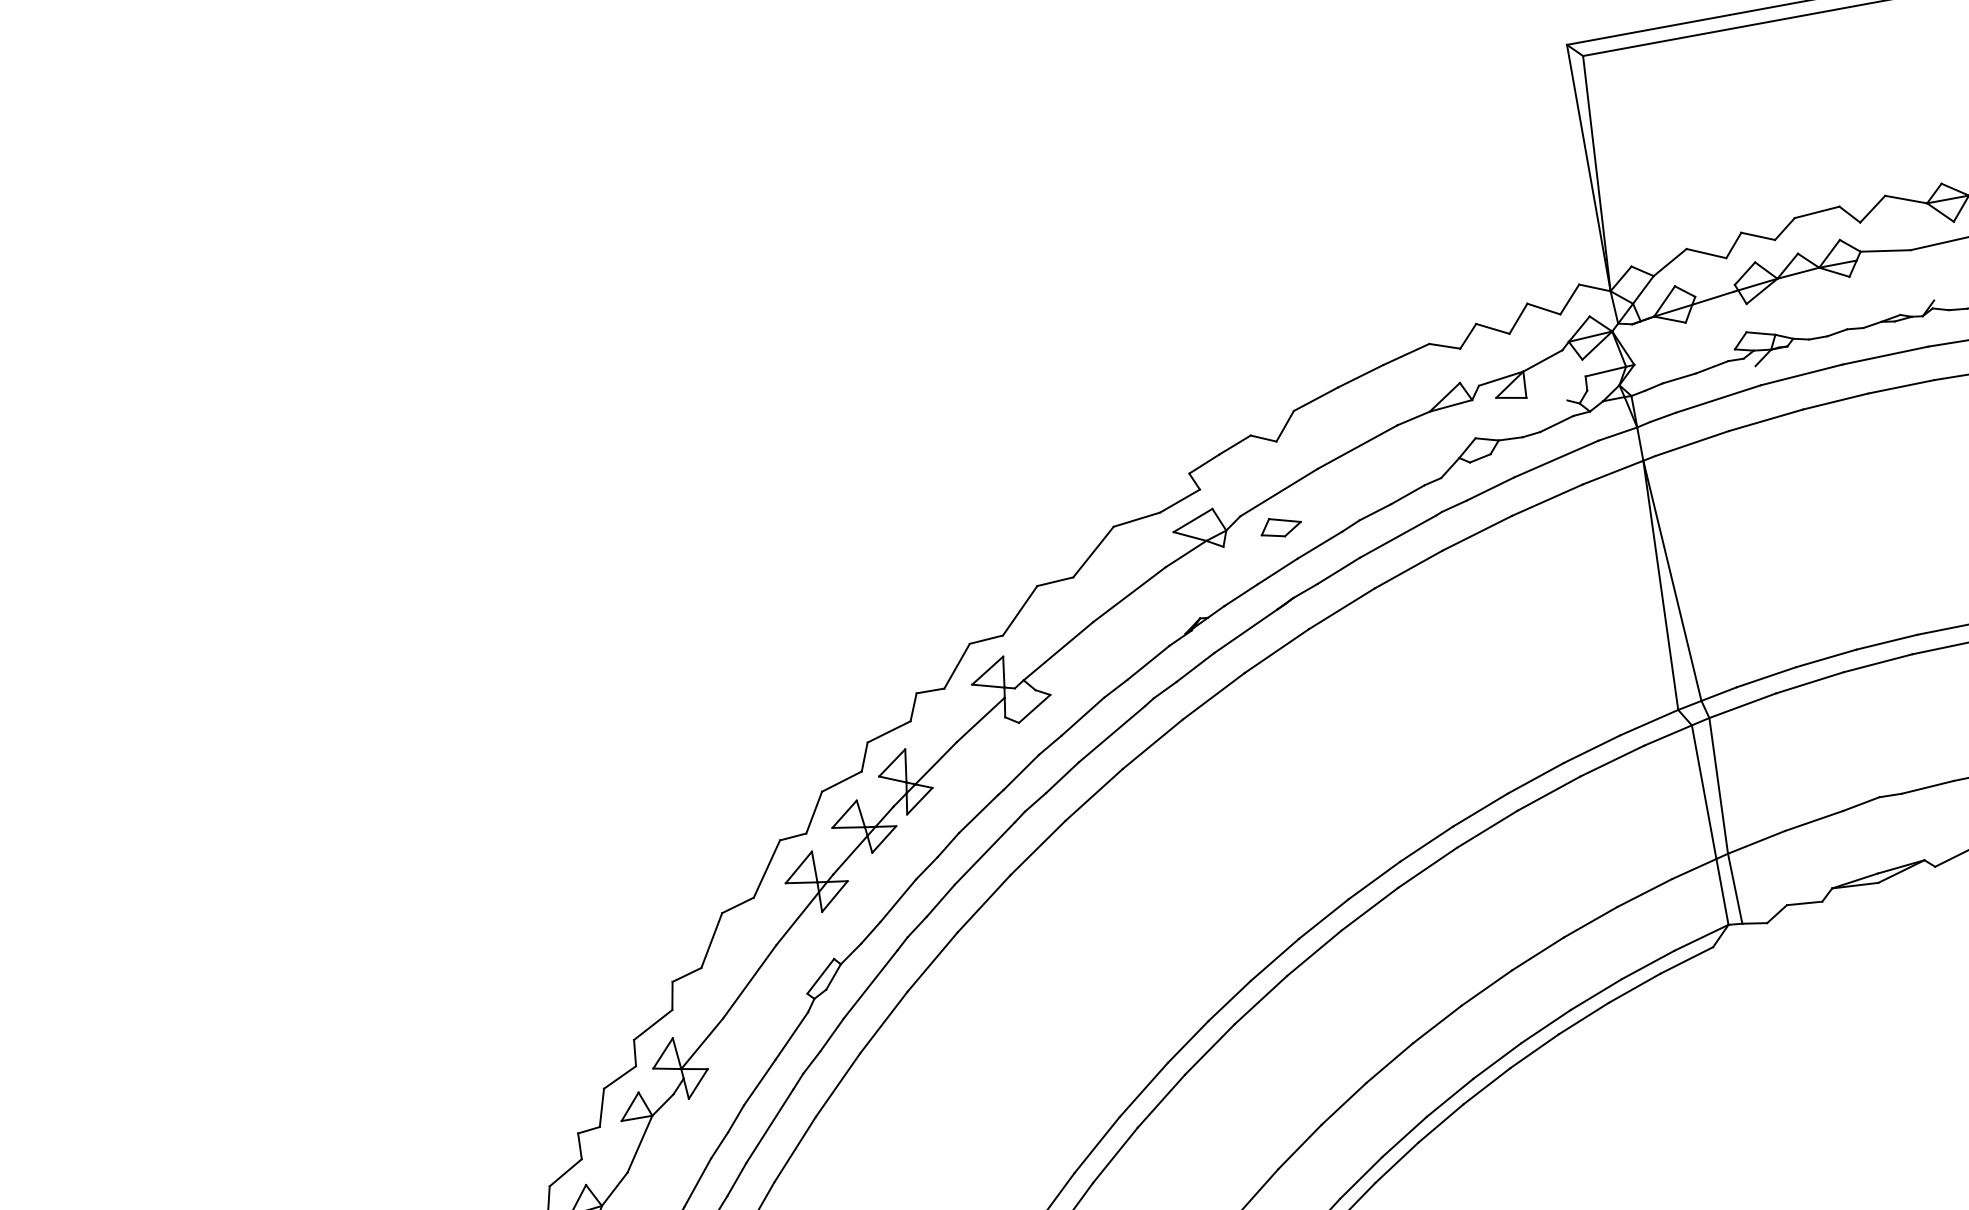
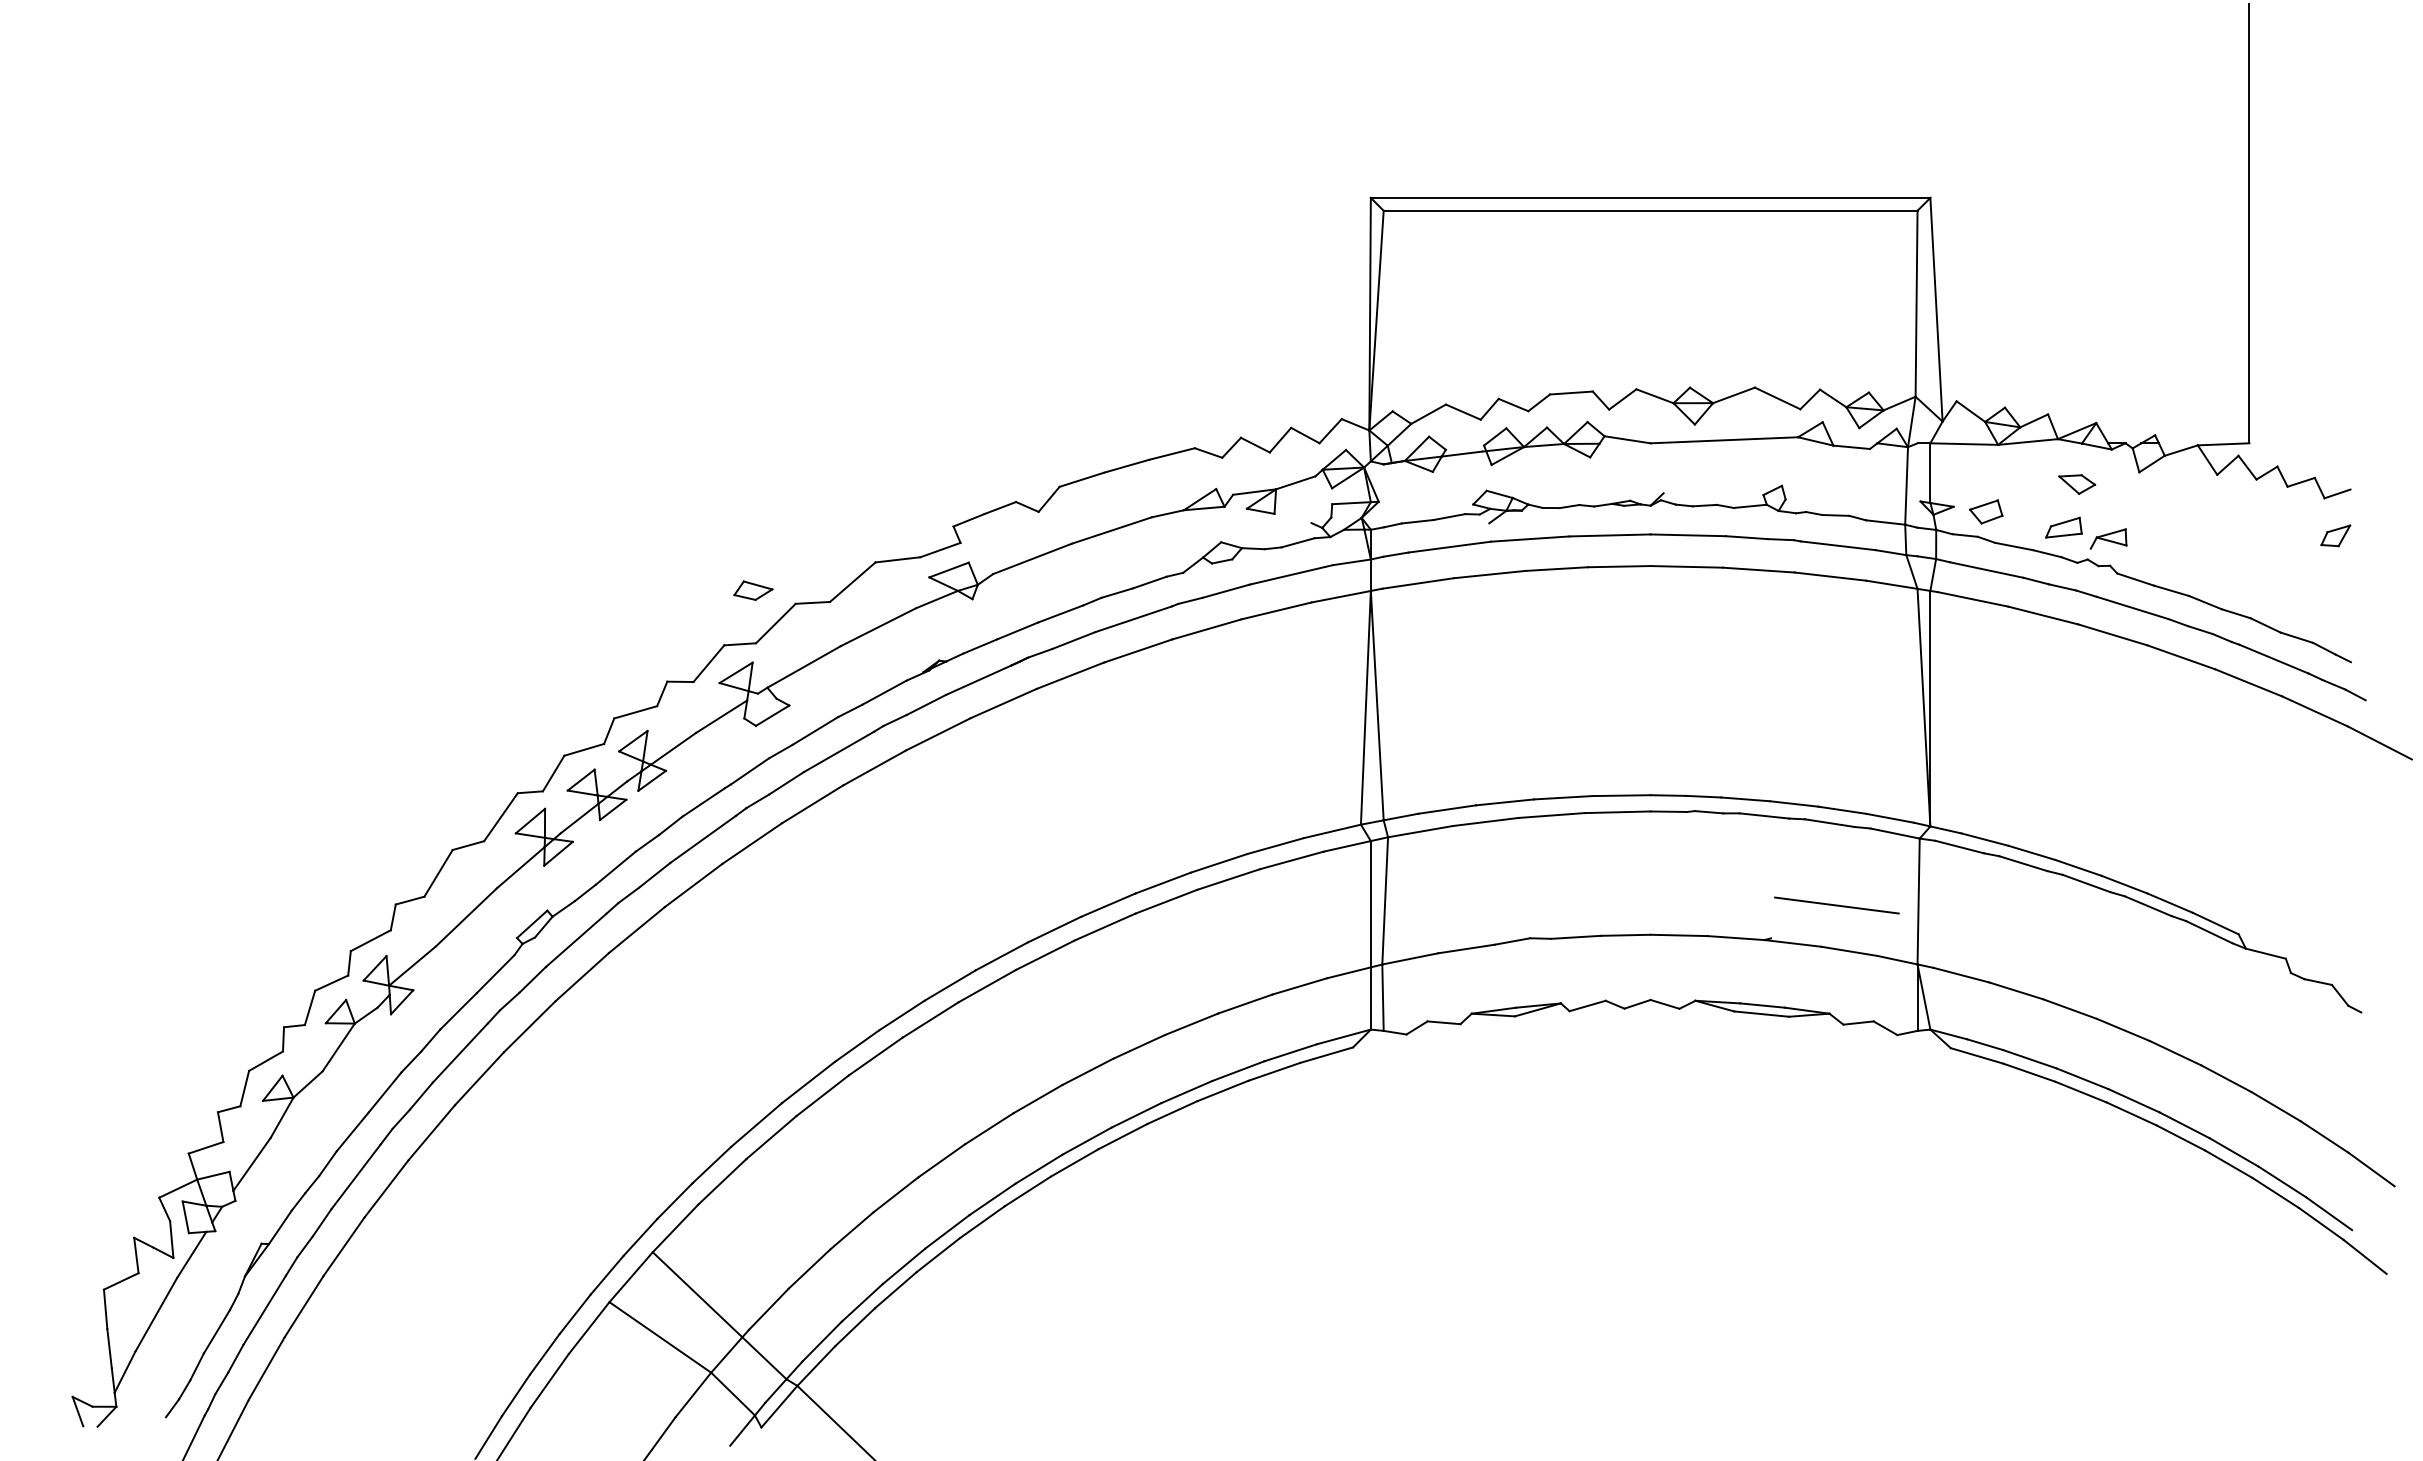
part: (1281, 526) -> (753, 590), moved

